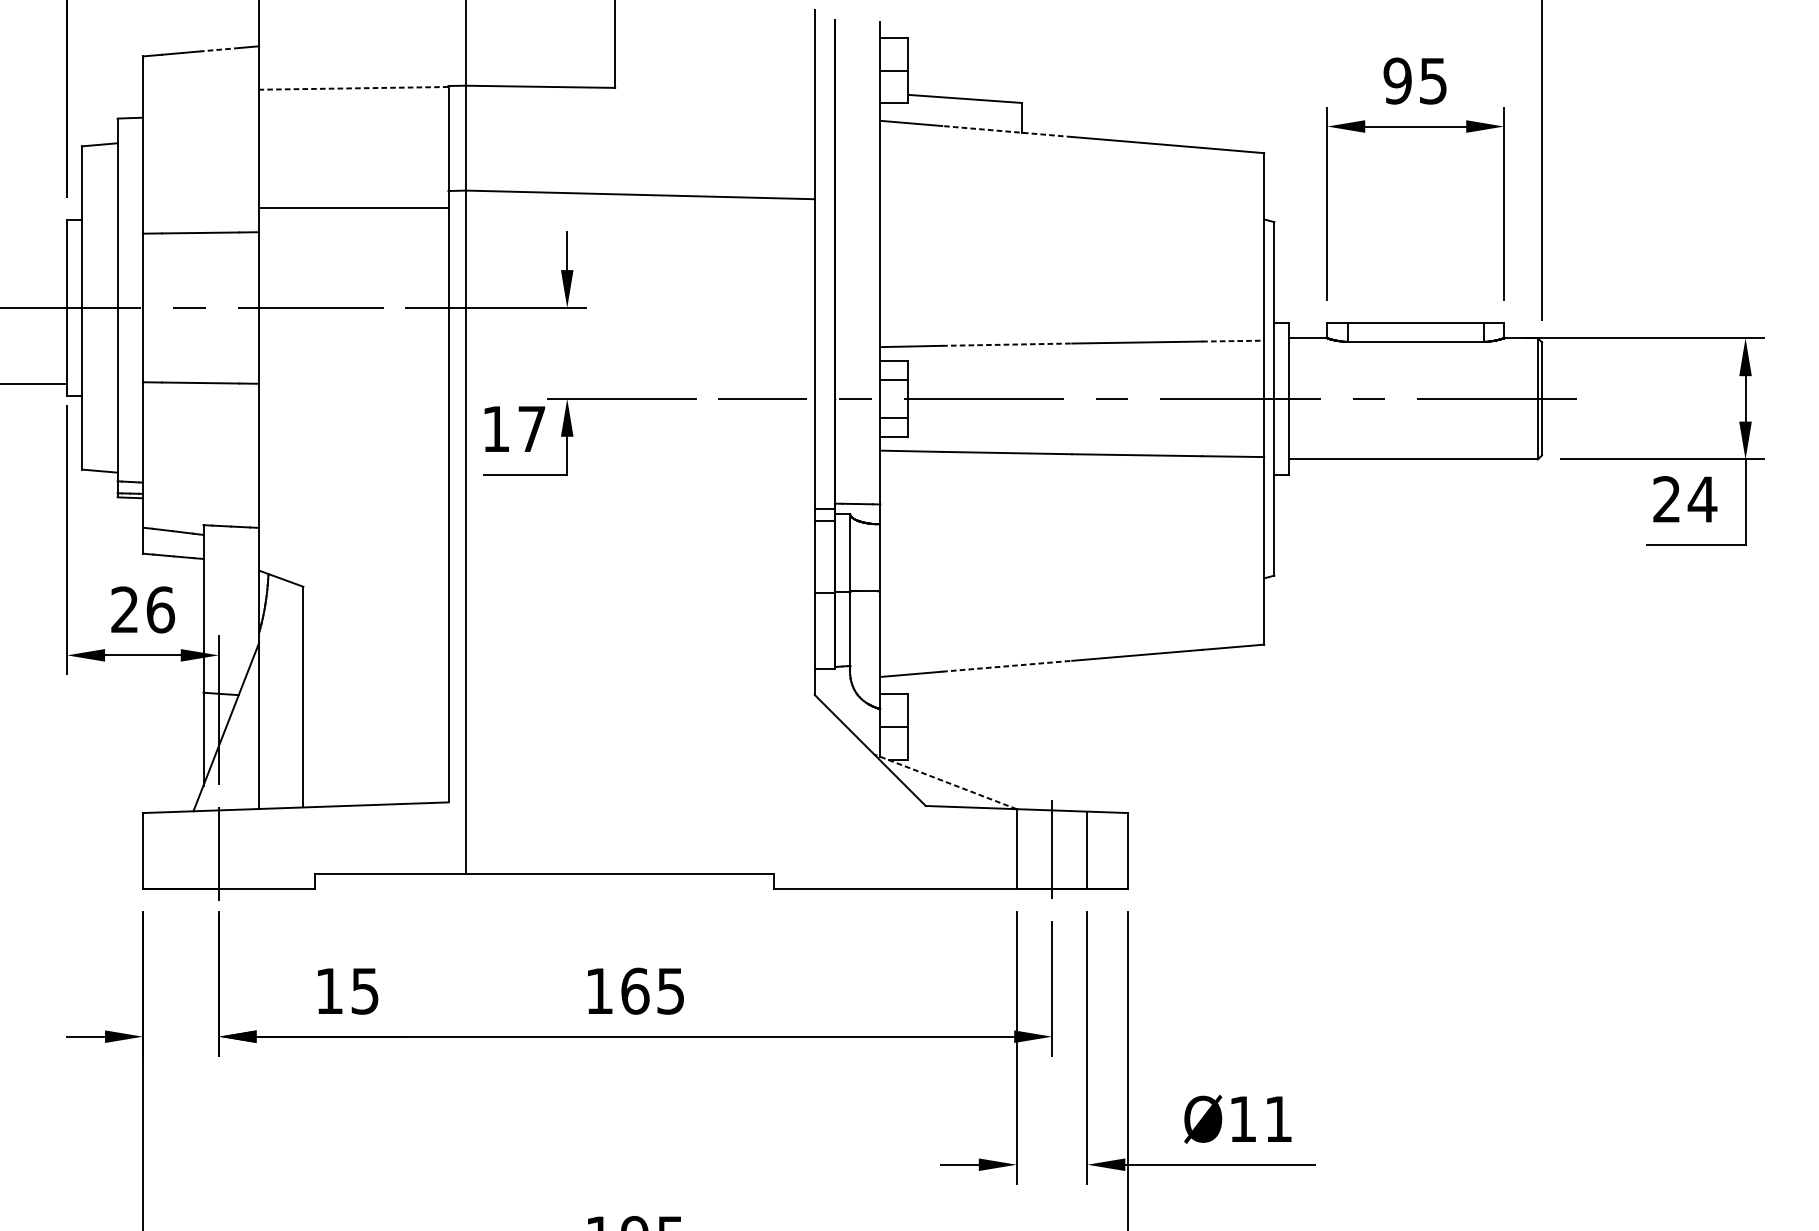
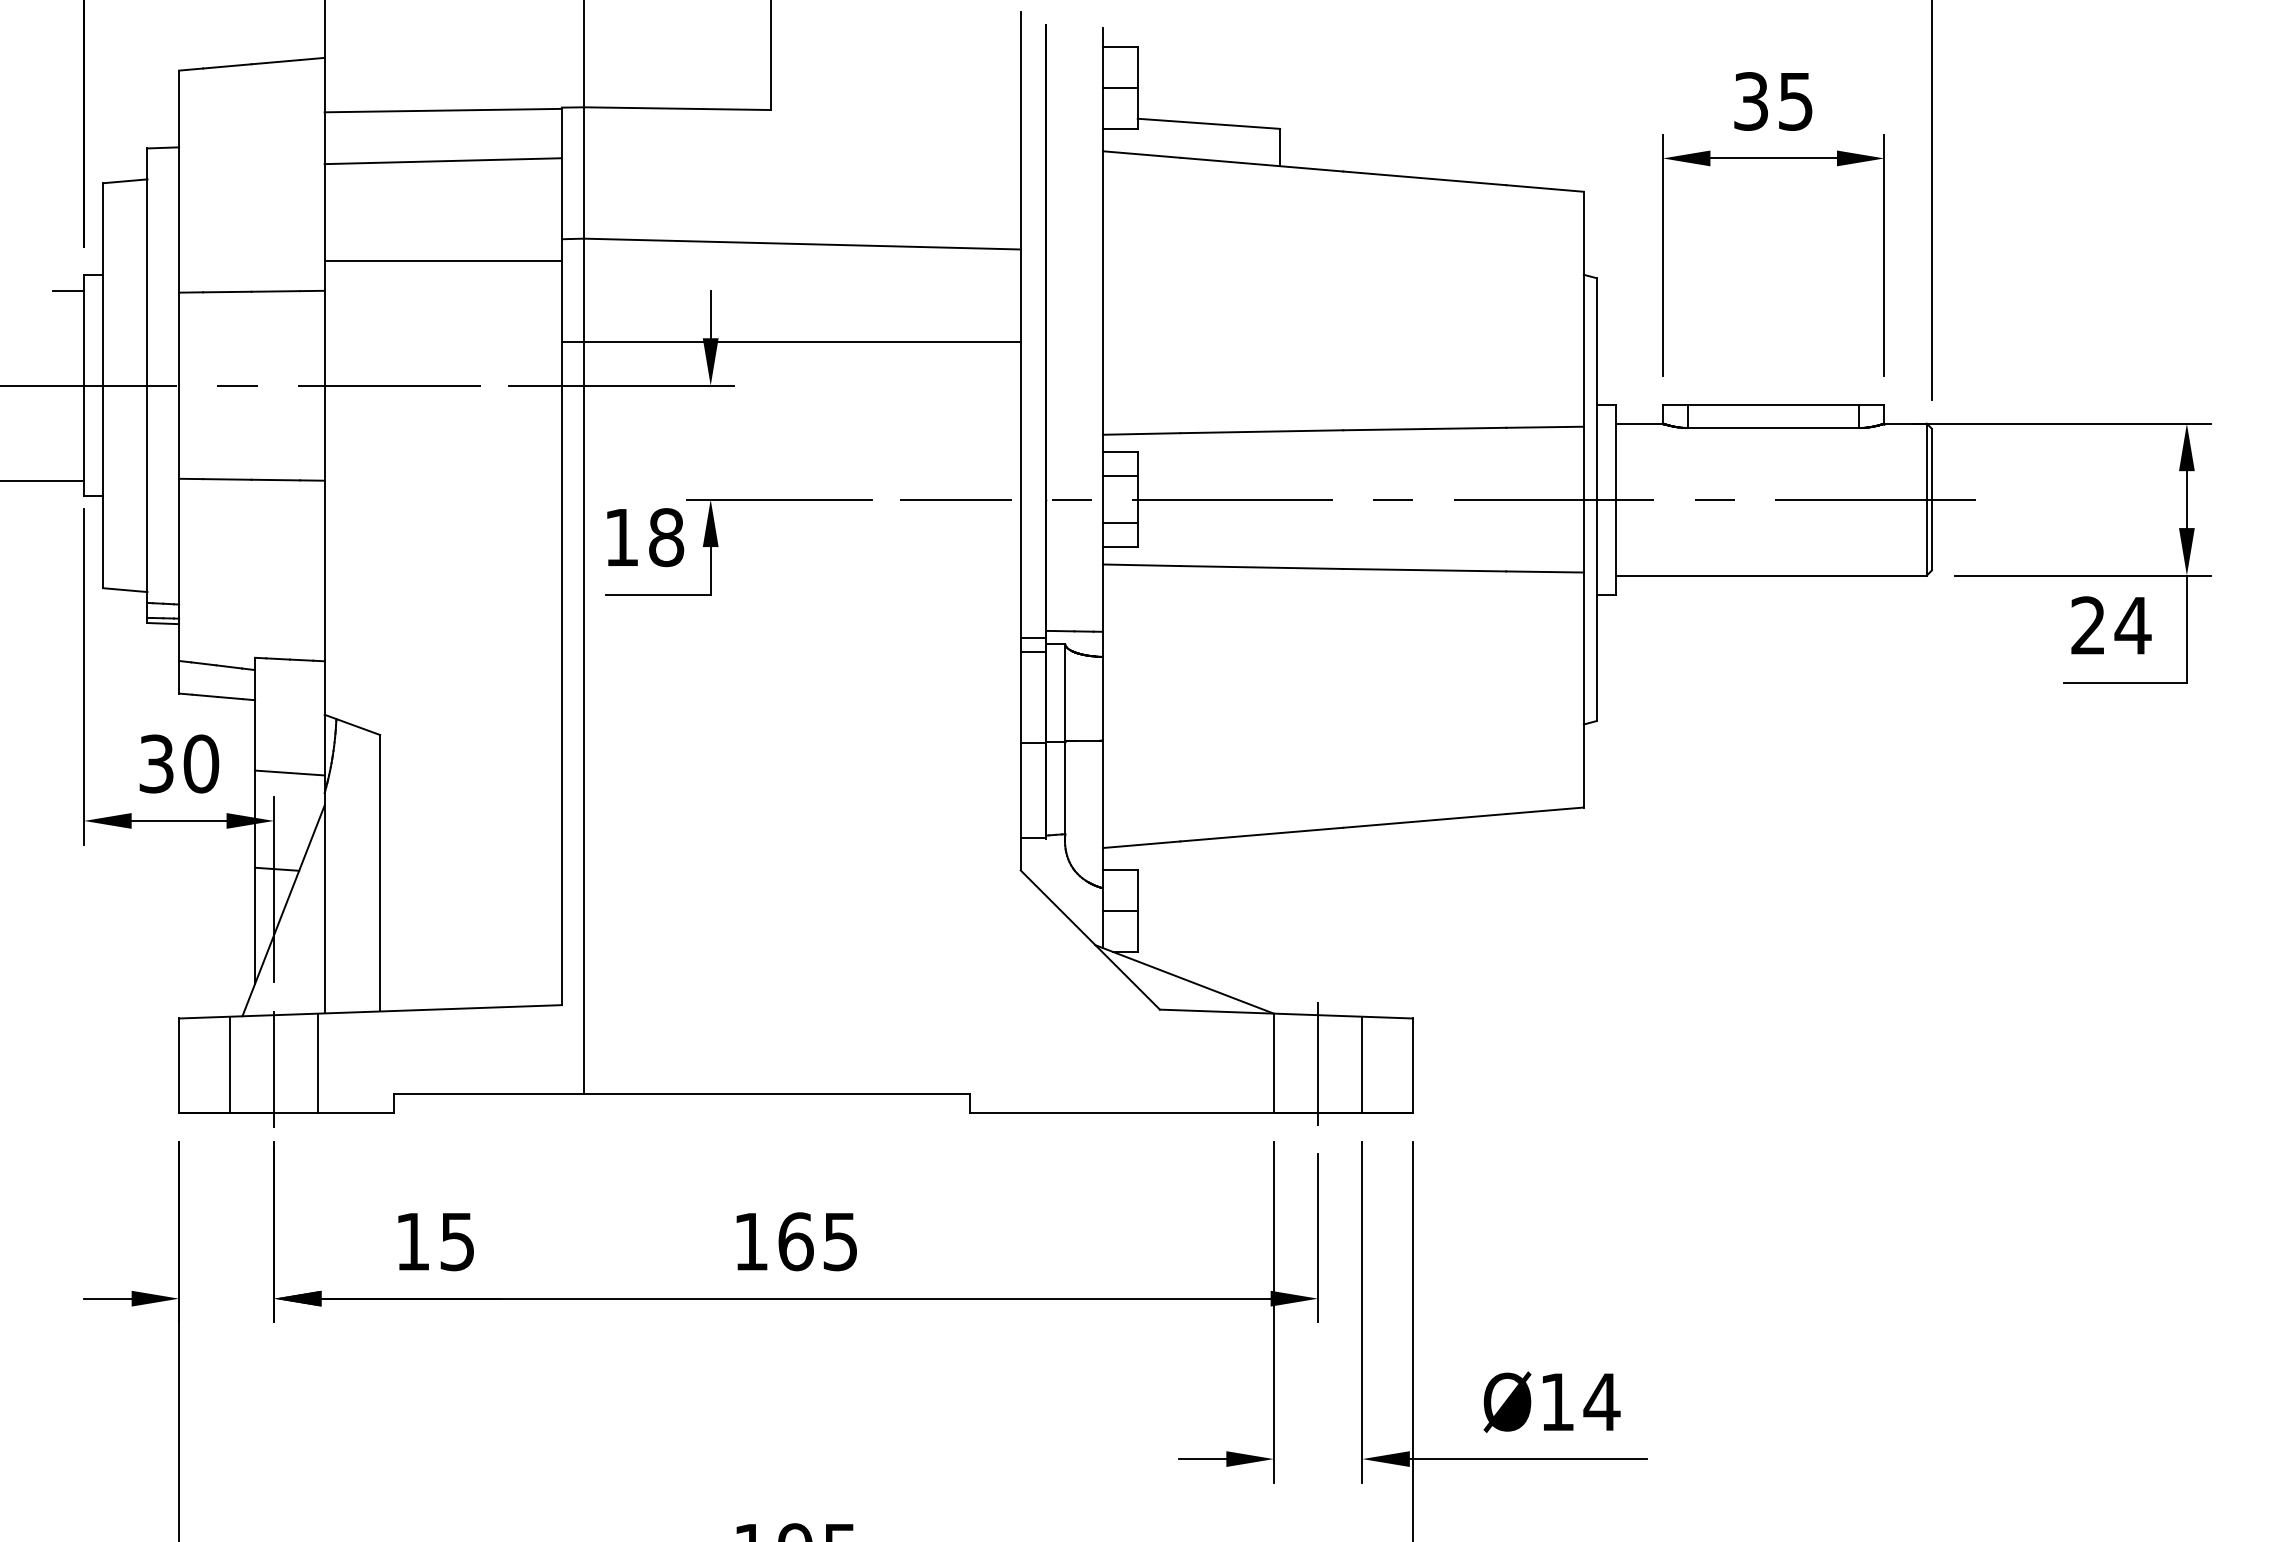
line: (219, 49) -> (275, 62), dashed -> solid
text: (1397, 81) -> (1750, 101), 95 -> 35
line: (353, 88) -> (443, 110), dashed -> solid
line: (353, 128) -> (442, 161), added
line: (1006, 131) -> (1261, 164), dashed -> solid
line: (54, 231) -> (68, 290), added
line: (630, 272) -> (790, 341), added
line: (1233, 341) -> (1545, 427), dashed -> solid
line: (1007, 344) -> (1262, 431), dashed -> solid
text: (531, 429) -> (666, 537), 17 -> 18
text: (143, 609) -> (179, 763), 26 -> 30
line: (231, 616) -> (289, 772), added
line: (1006, 666) -> (1261, 834), dashed -> solid
line: (945, 781) -> (1184, 979), dashed -> solid
line: (254, 848) -> (318, 1063), added
line: (183, 849) -> (229, 1064), added
text: (1278, 1118) -> (1601, 1401), Ø11 -> Ø14

